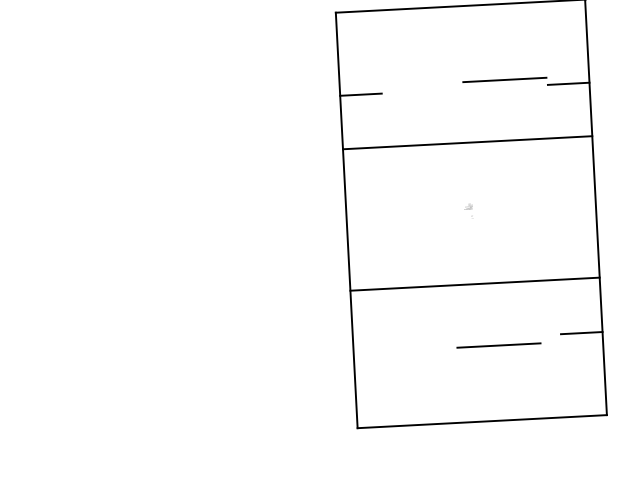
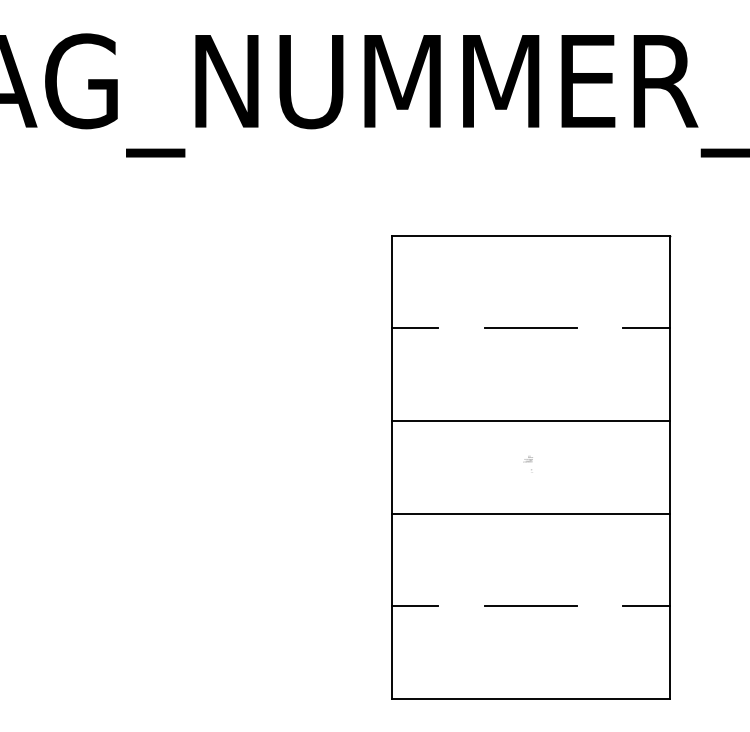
line: (504, 79) -> (530, 327), moved
line: (467, 142) -> (530, 420), moved
line: (474, 284) -> (530, 513), moved
line: (373, 344) -> (414, 606), added
line: (498, 345) -> (530, 605), moved

